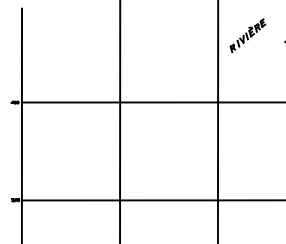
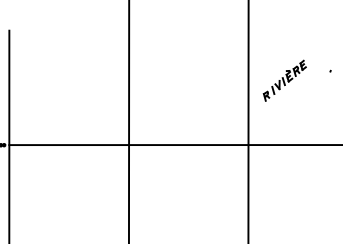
part: (247, 35) -> (284, 80), moved

